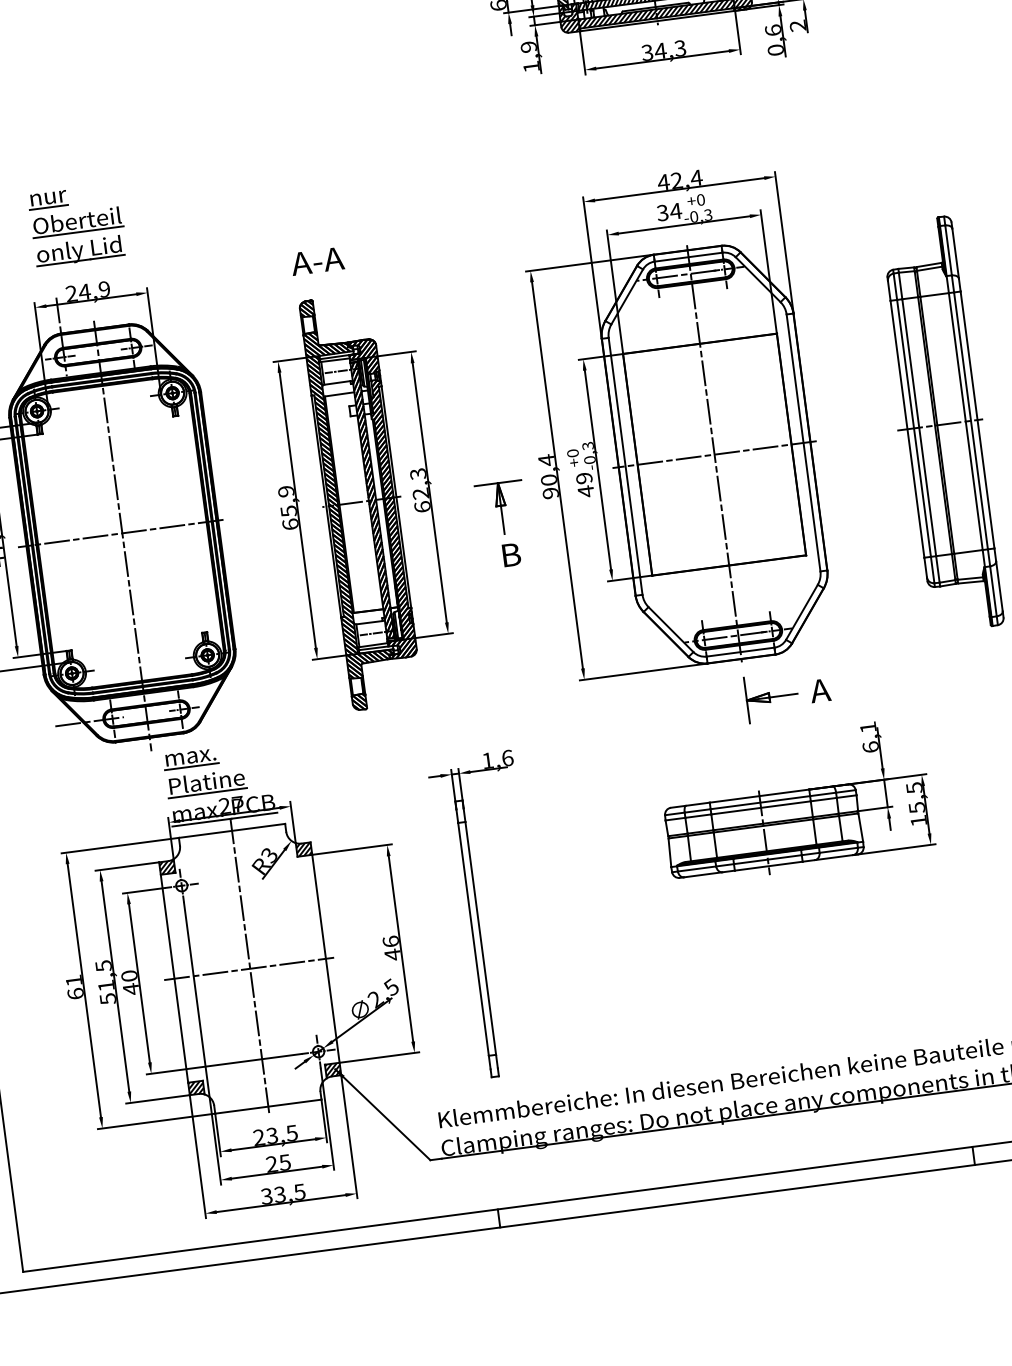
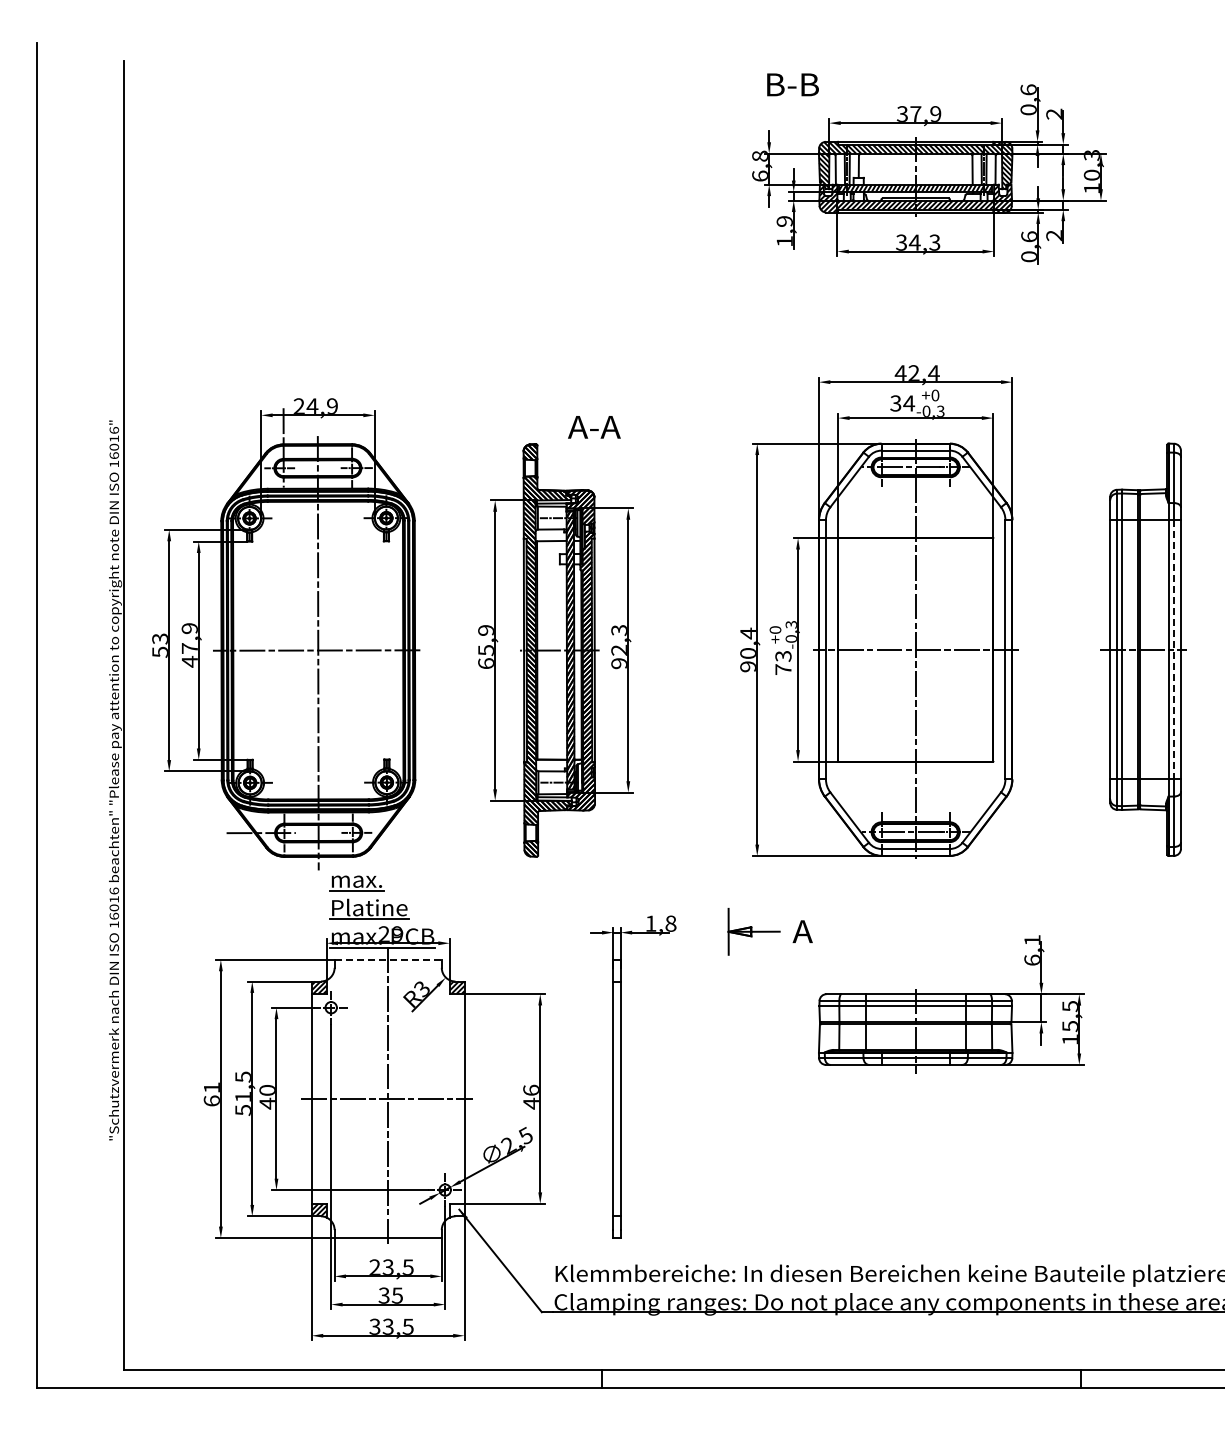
part: (78, 225) -> (314, 339), removed
text: (317, 261) -> (594, 427), moved
line: (971, 420) -> (1174, 649), solid -> dashed
text: (585, 485) -> (783, 663), 49 -> 73
text: (421, 507) -> (618, 663), 62,3 -> 92,3
part: (503, 524) -> (697, 691), removed
part: (787, 694) -> (769, 931), moved
text: (507, 758) -> (670, 923), 1,6 -> 1,8
text: (237, 803) -> (397, 933), 27 -> 29
line: (232, 830) -> (388, 959), solid -> dashed
hatch: (332, 1069) -> (456, 1209), removed
text: (271, 1164) -> (383, 1295), 25 -> 35

